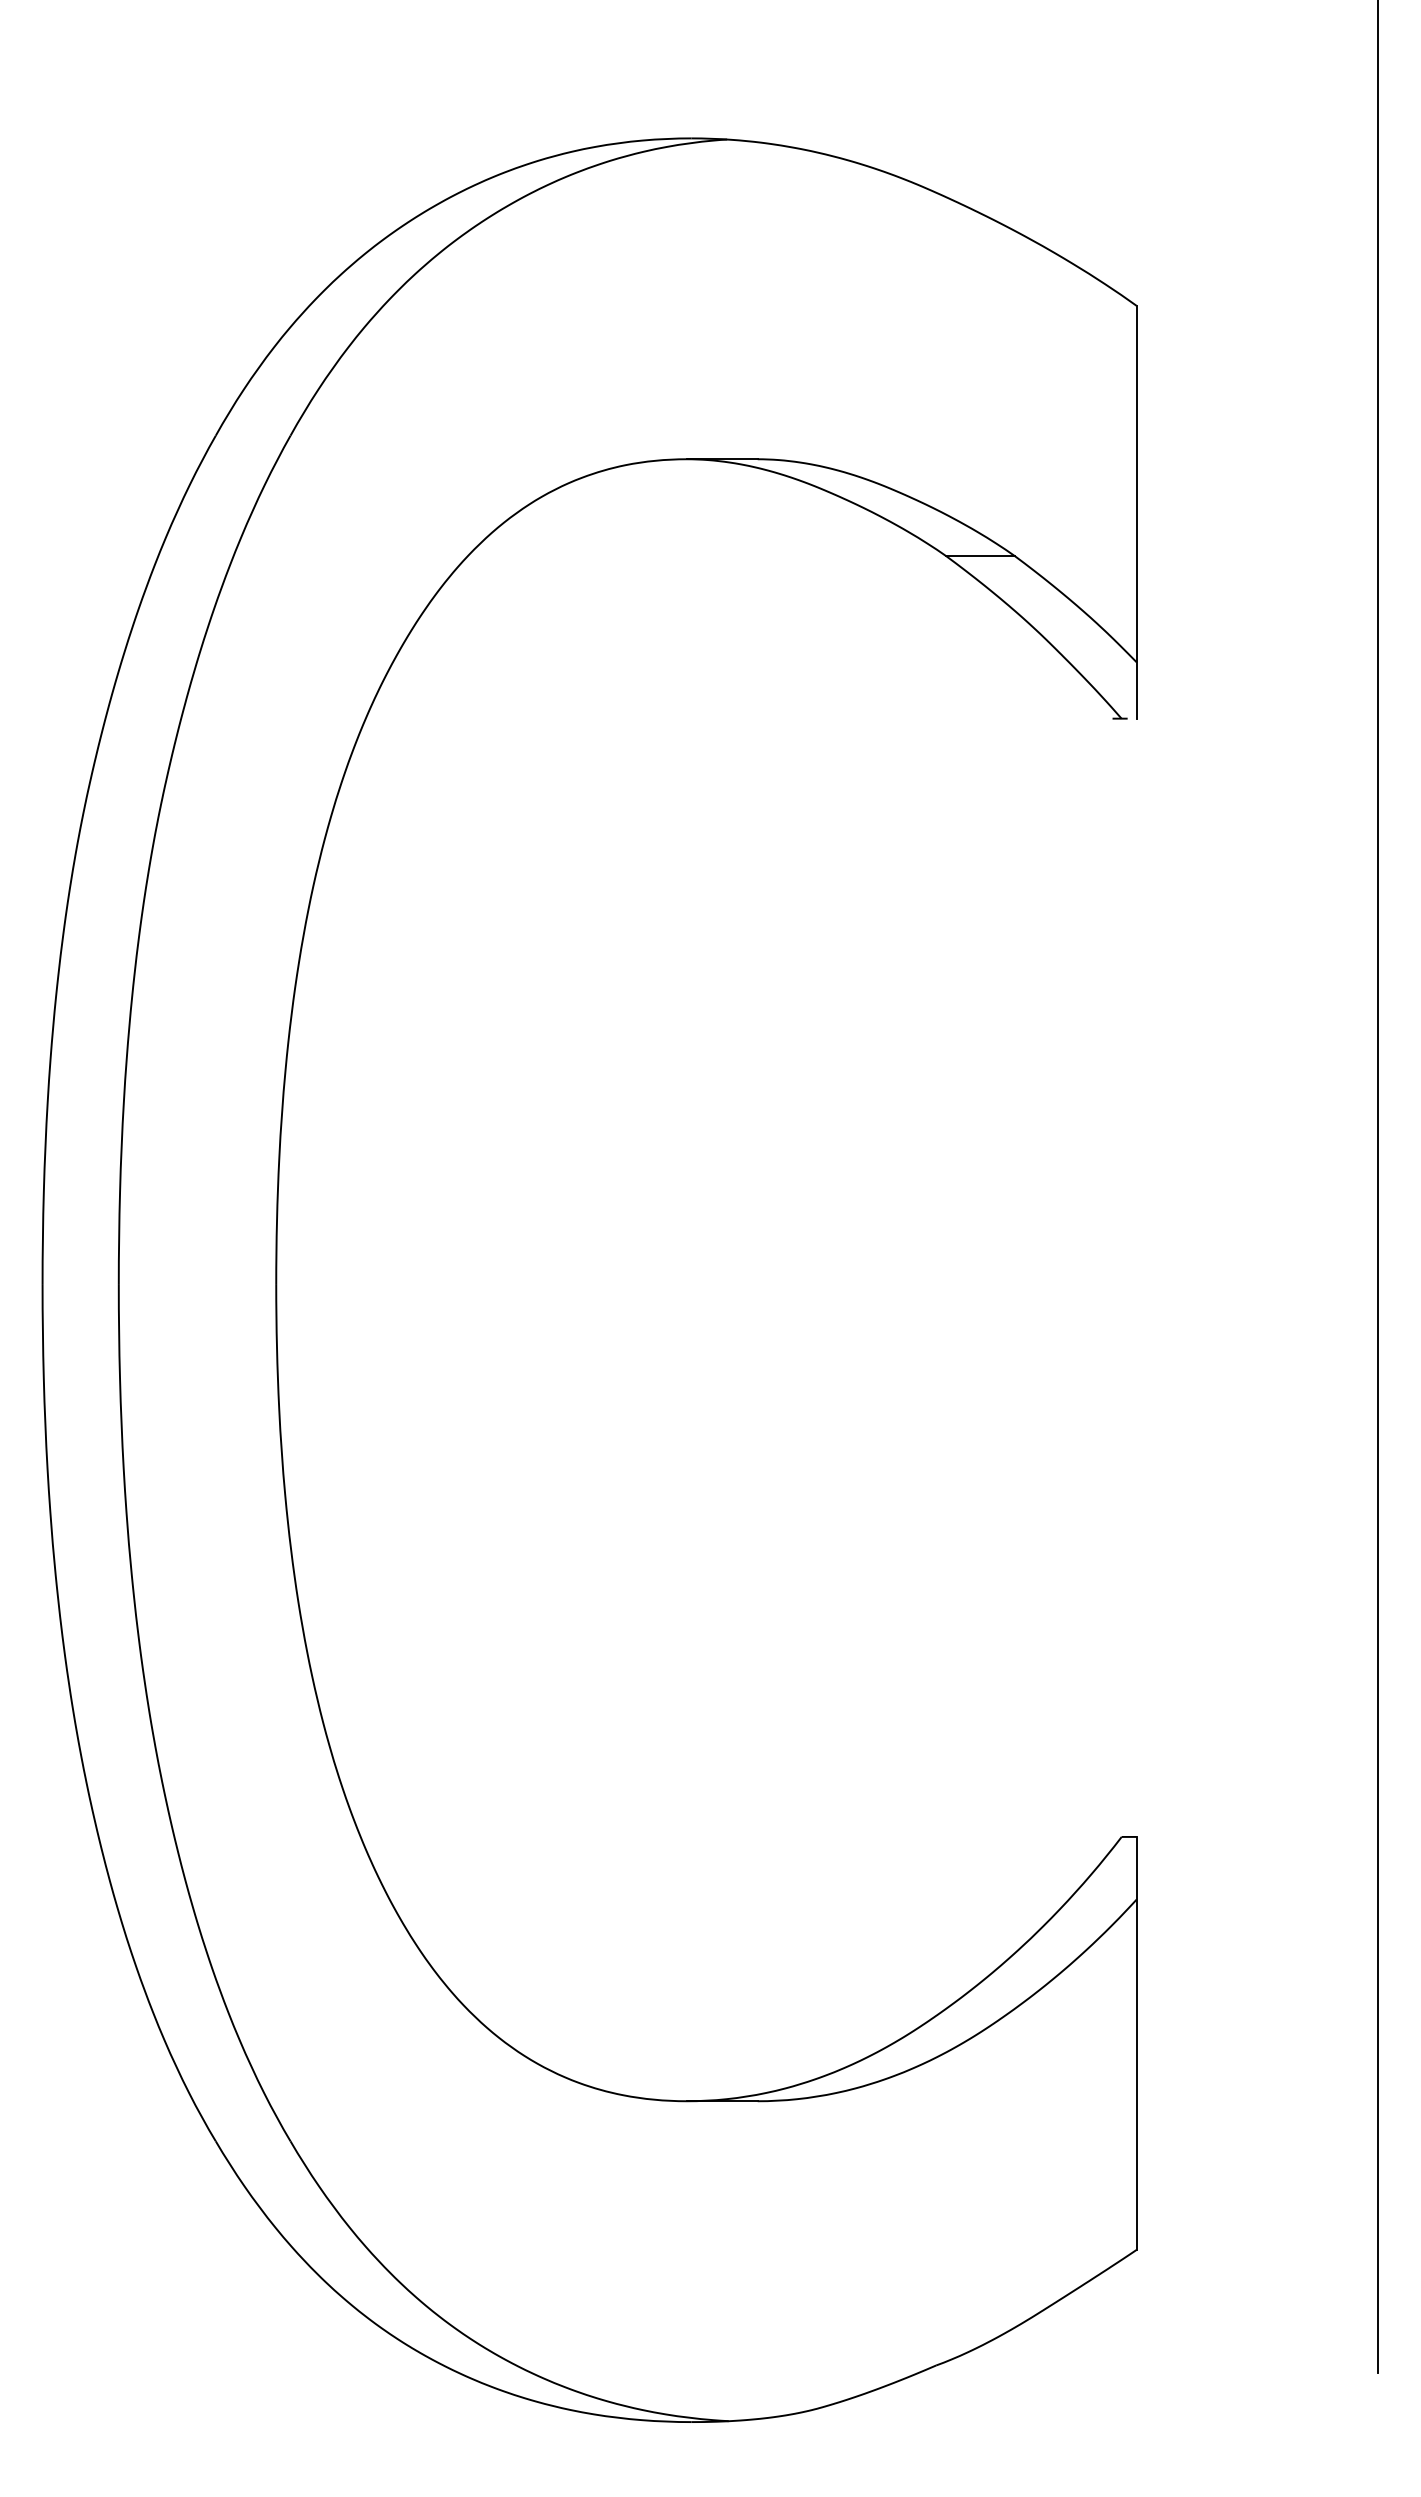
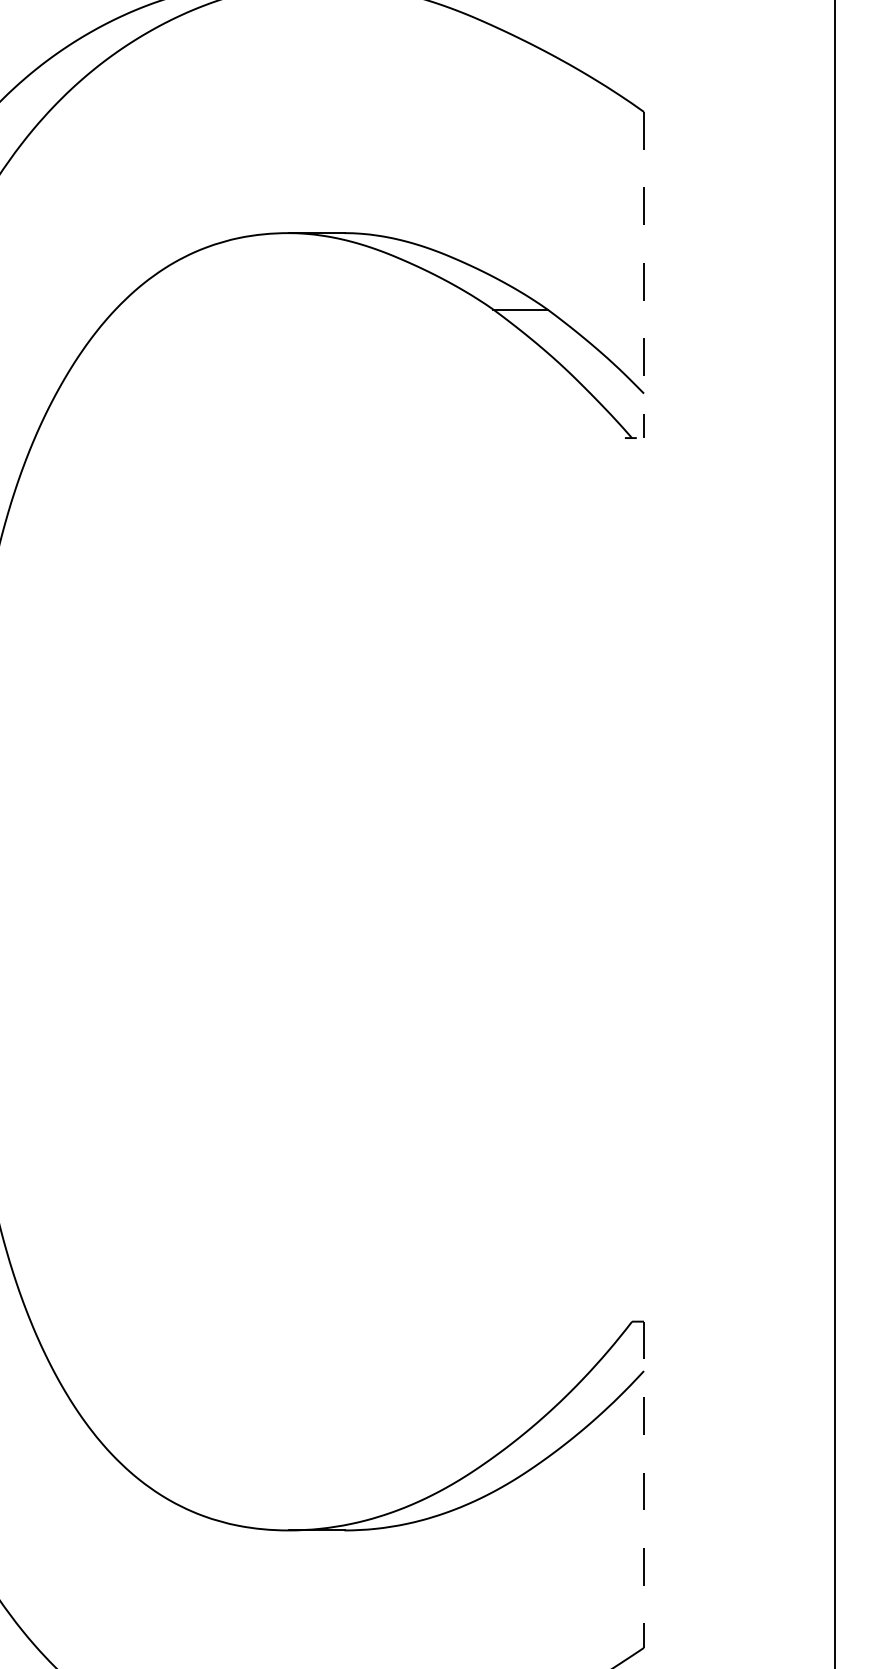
line: (1136, 512) -> (643, 275), solid -> dashed
line: (1136, 2043) -> (643, 1484), solid -> dashed

